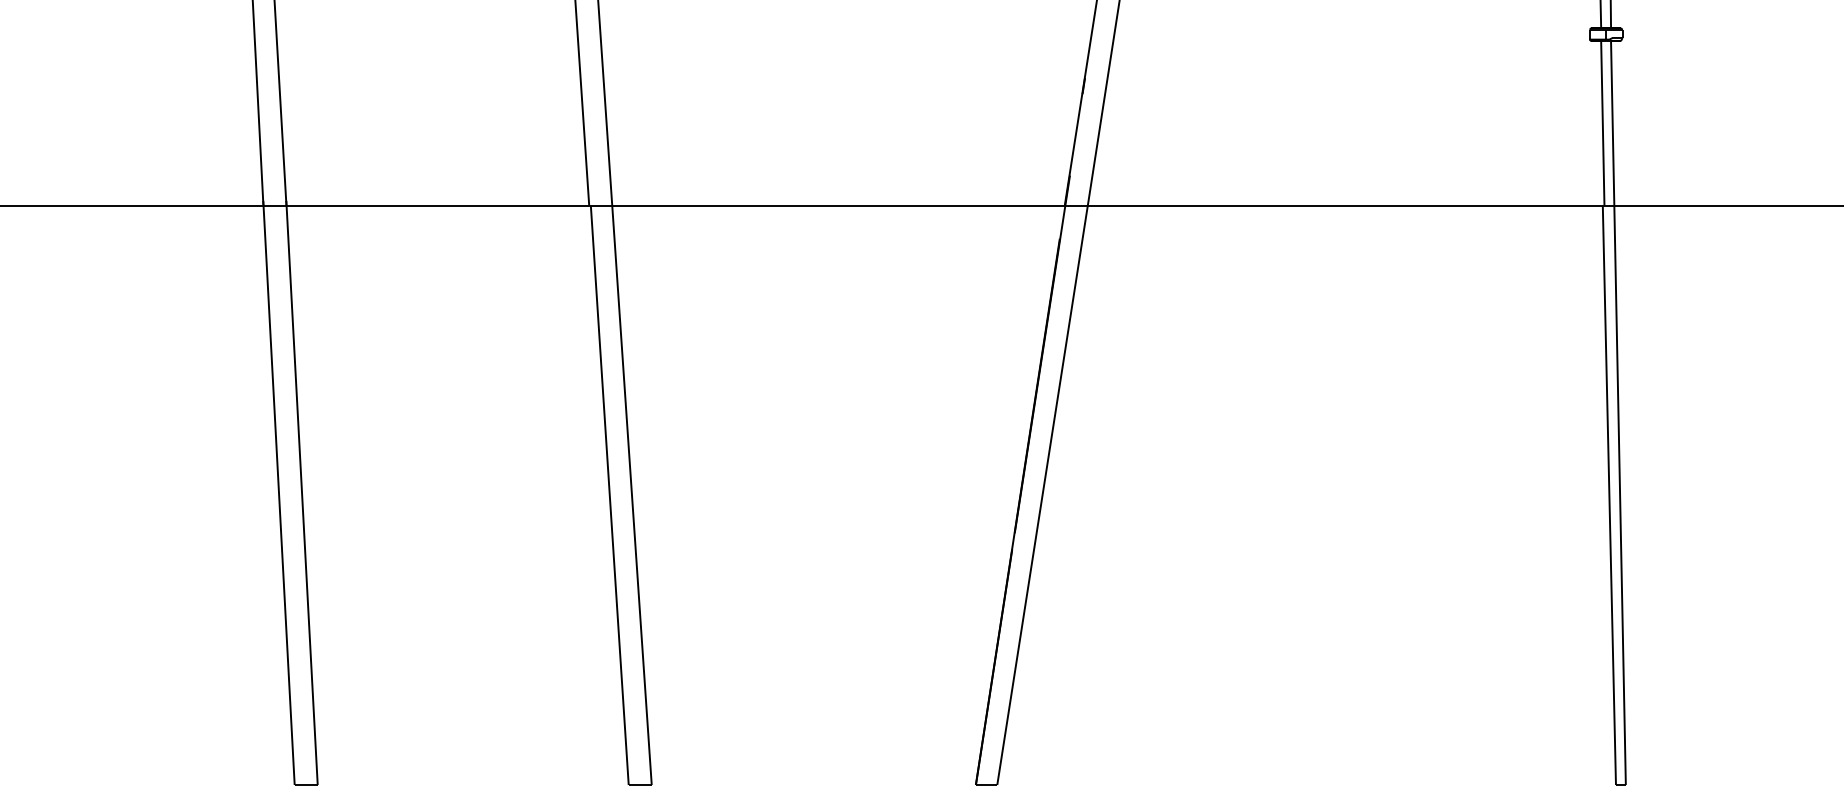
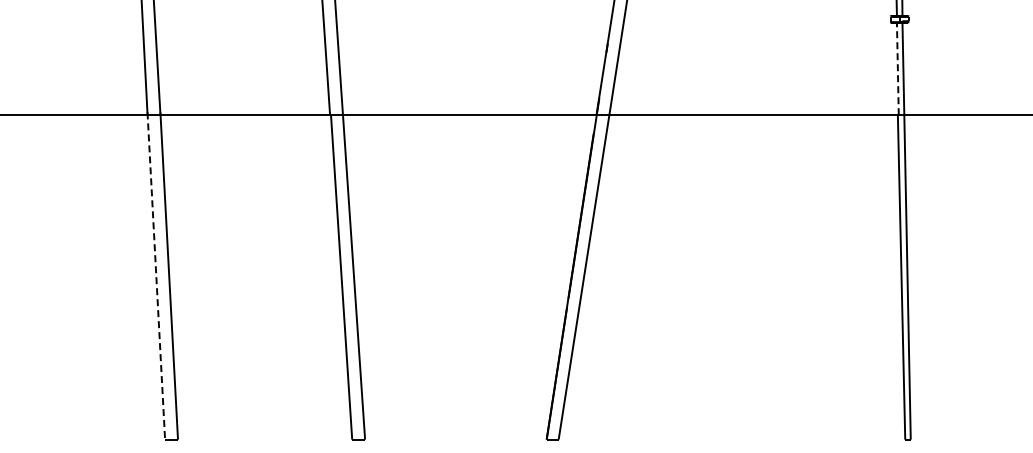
line: (1602, 122) -> (897, 68), solid -> dashed
line: (279, 493) -> (156, 276), solid -> dashed

